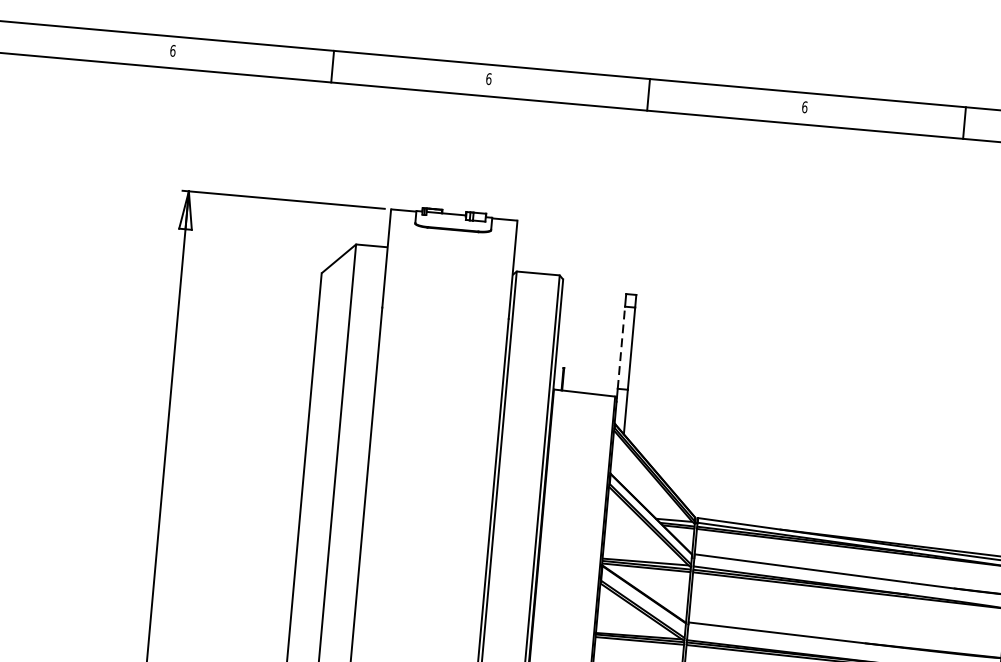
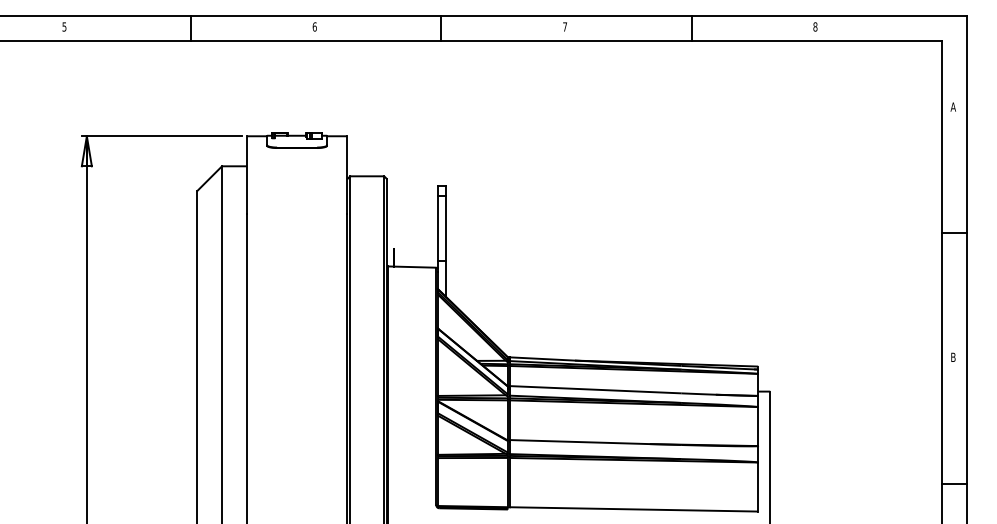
text: (173, 50) -> (64, 26), 6 -> 5
text: (805, 106) -> (565, 26), 6 -> 7
line: (621, 347) -> (437, 228), dashed -> solid

